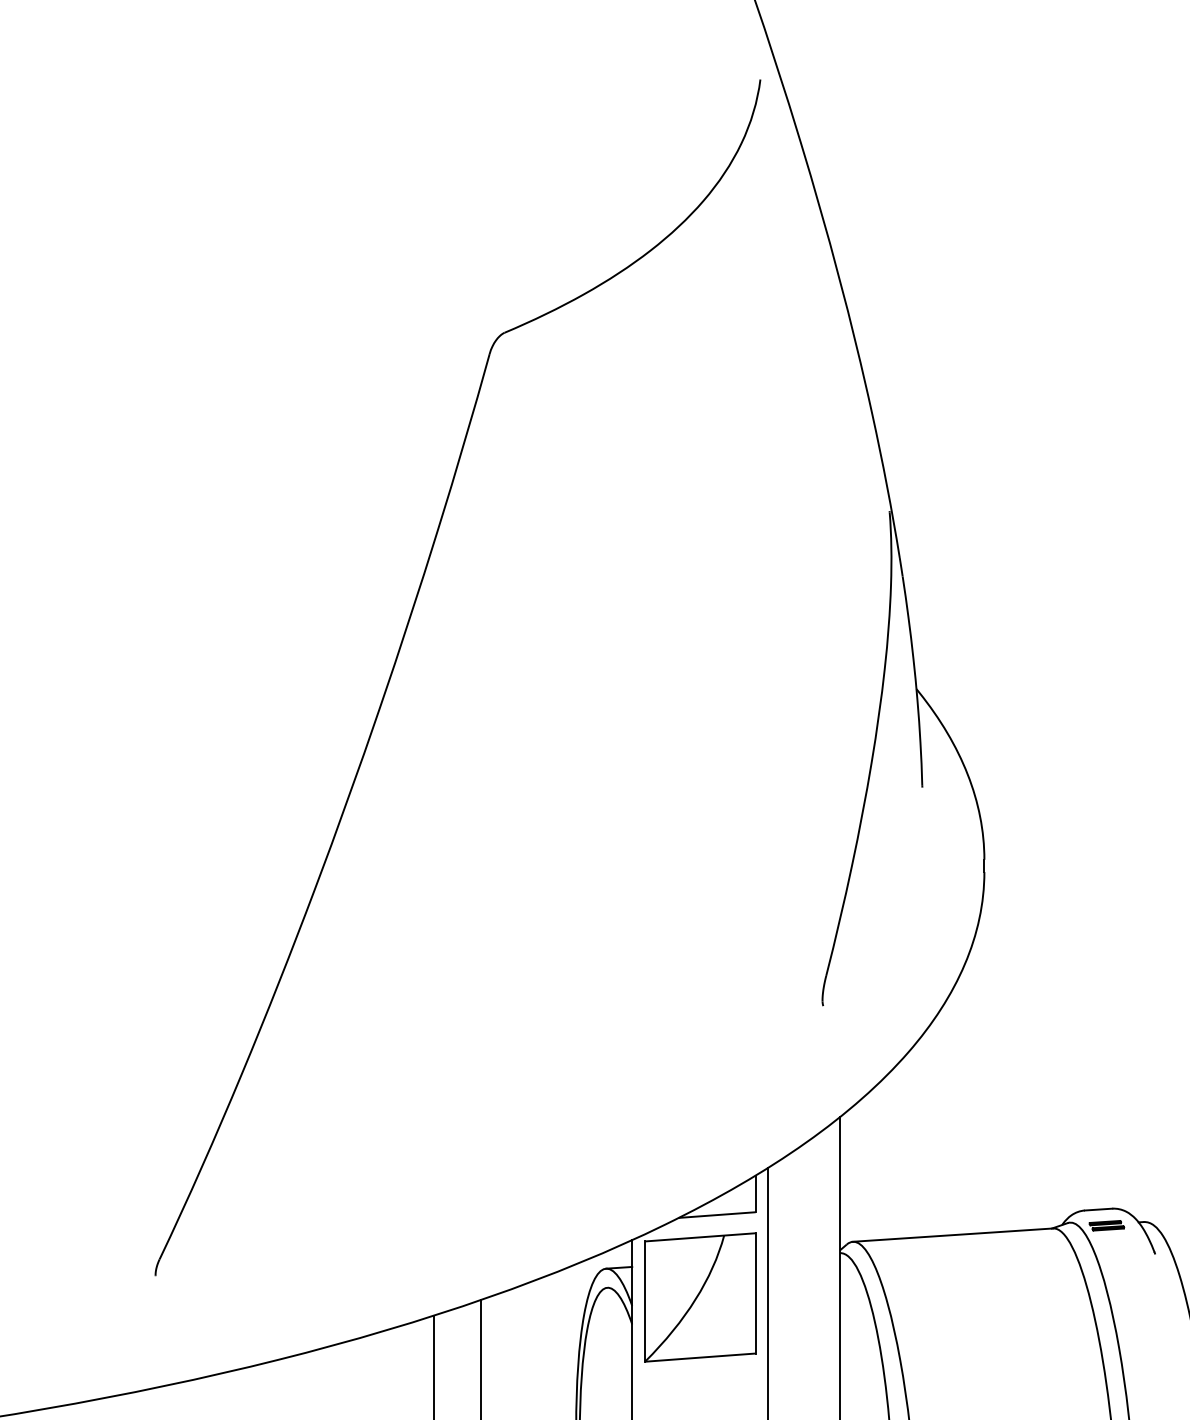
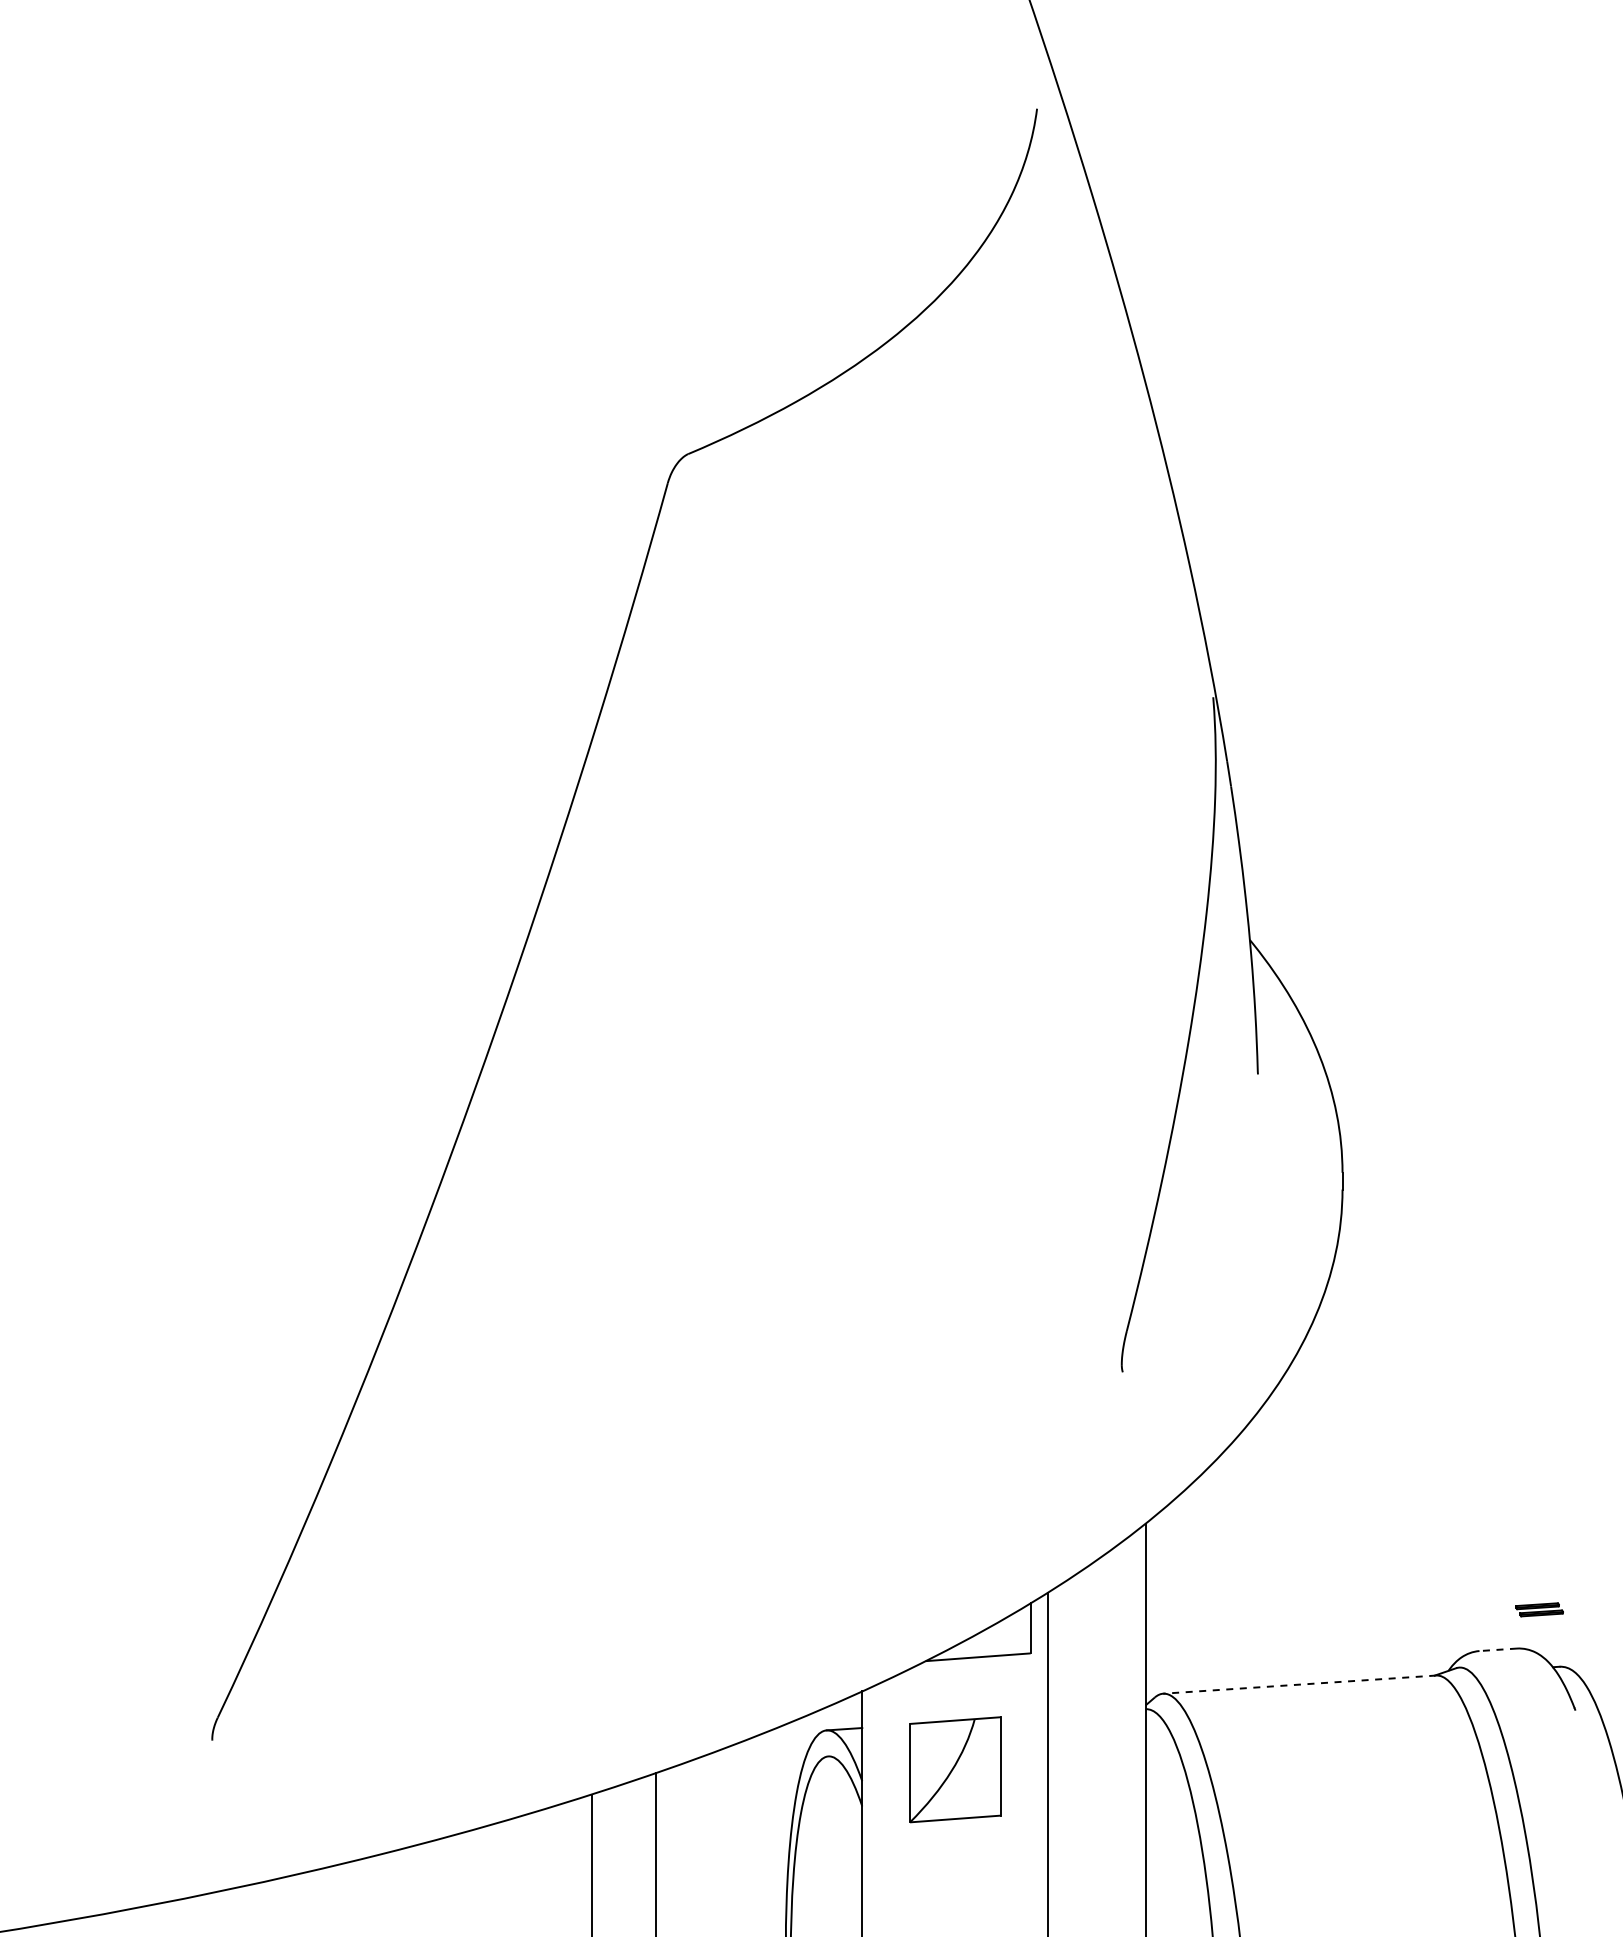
line: (1098, 1209) -> (1498, 1649), solid -> dashed
part: (1106, 1225) -> (1539, 1609), moved
line: (952, 1235) -> (1299, 1684), solid -> dashed
part: (700, 1297) -> (955, 1769), size x0.6

